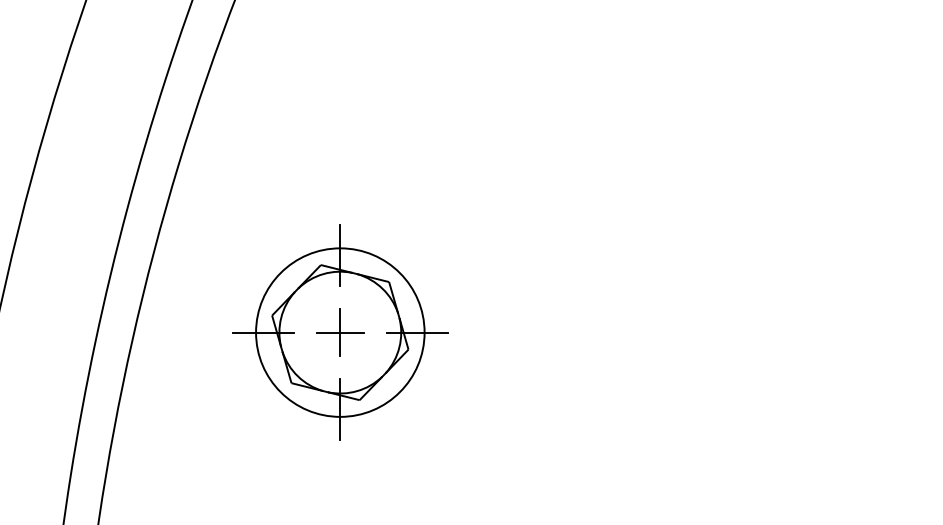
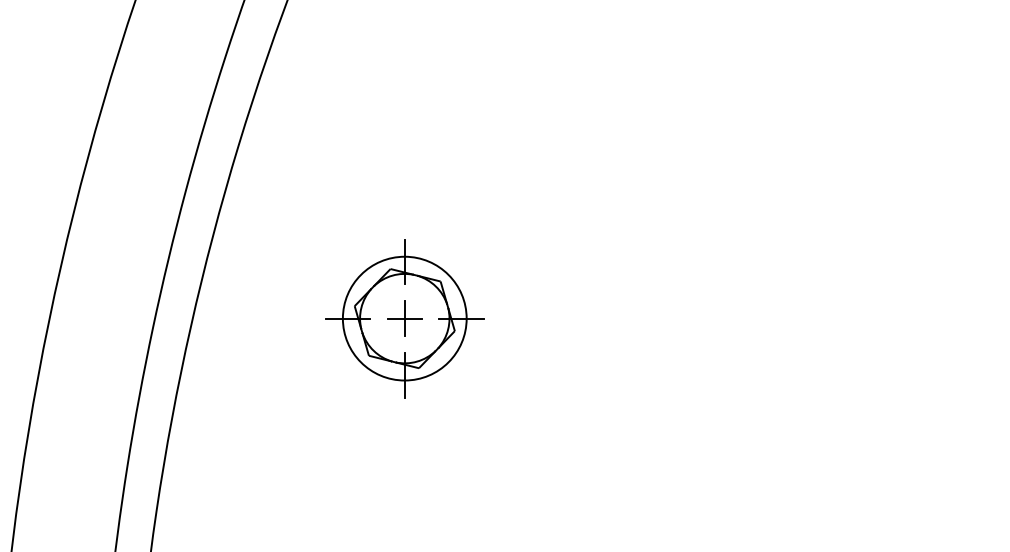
part: (340, 332) -> (404, 318), size x0.71

